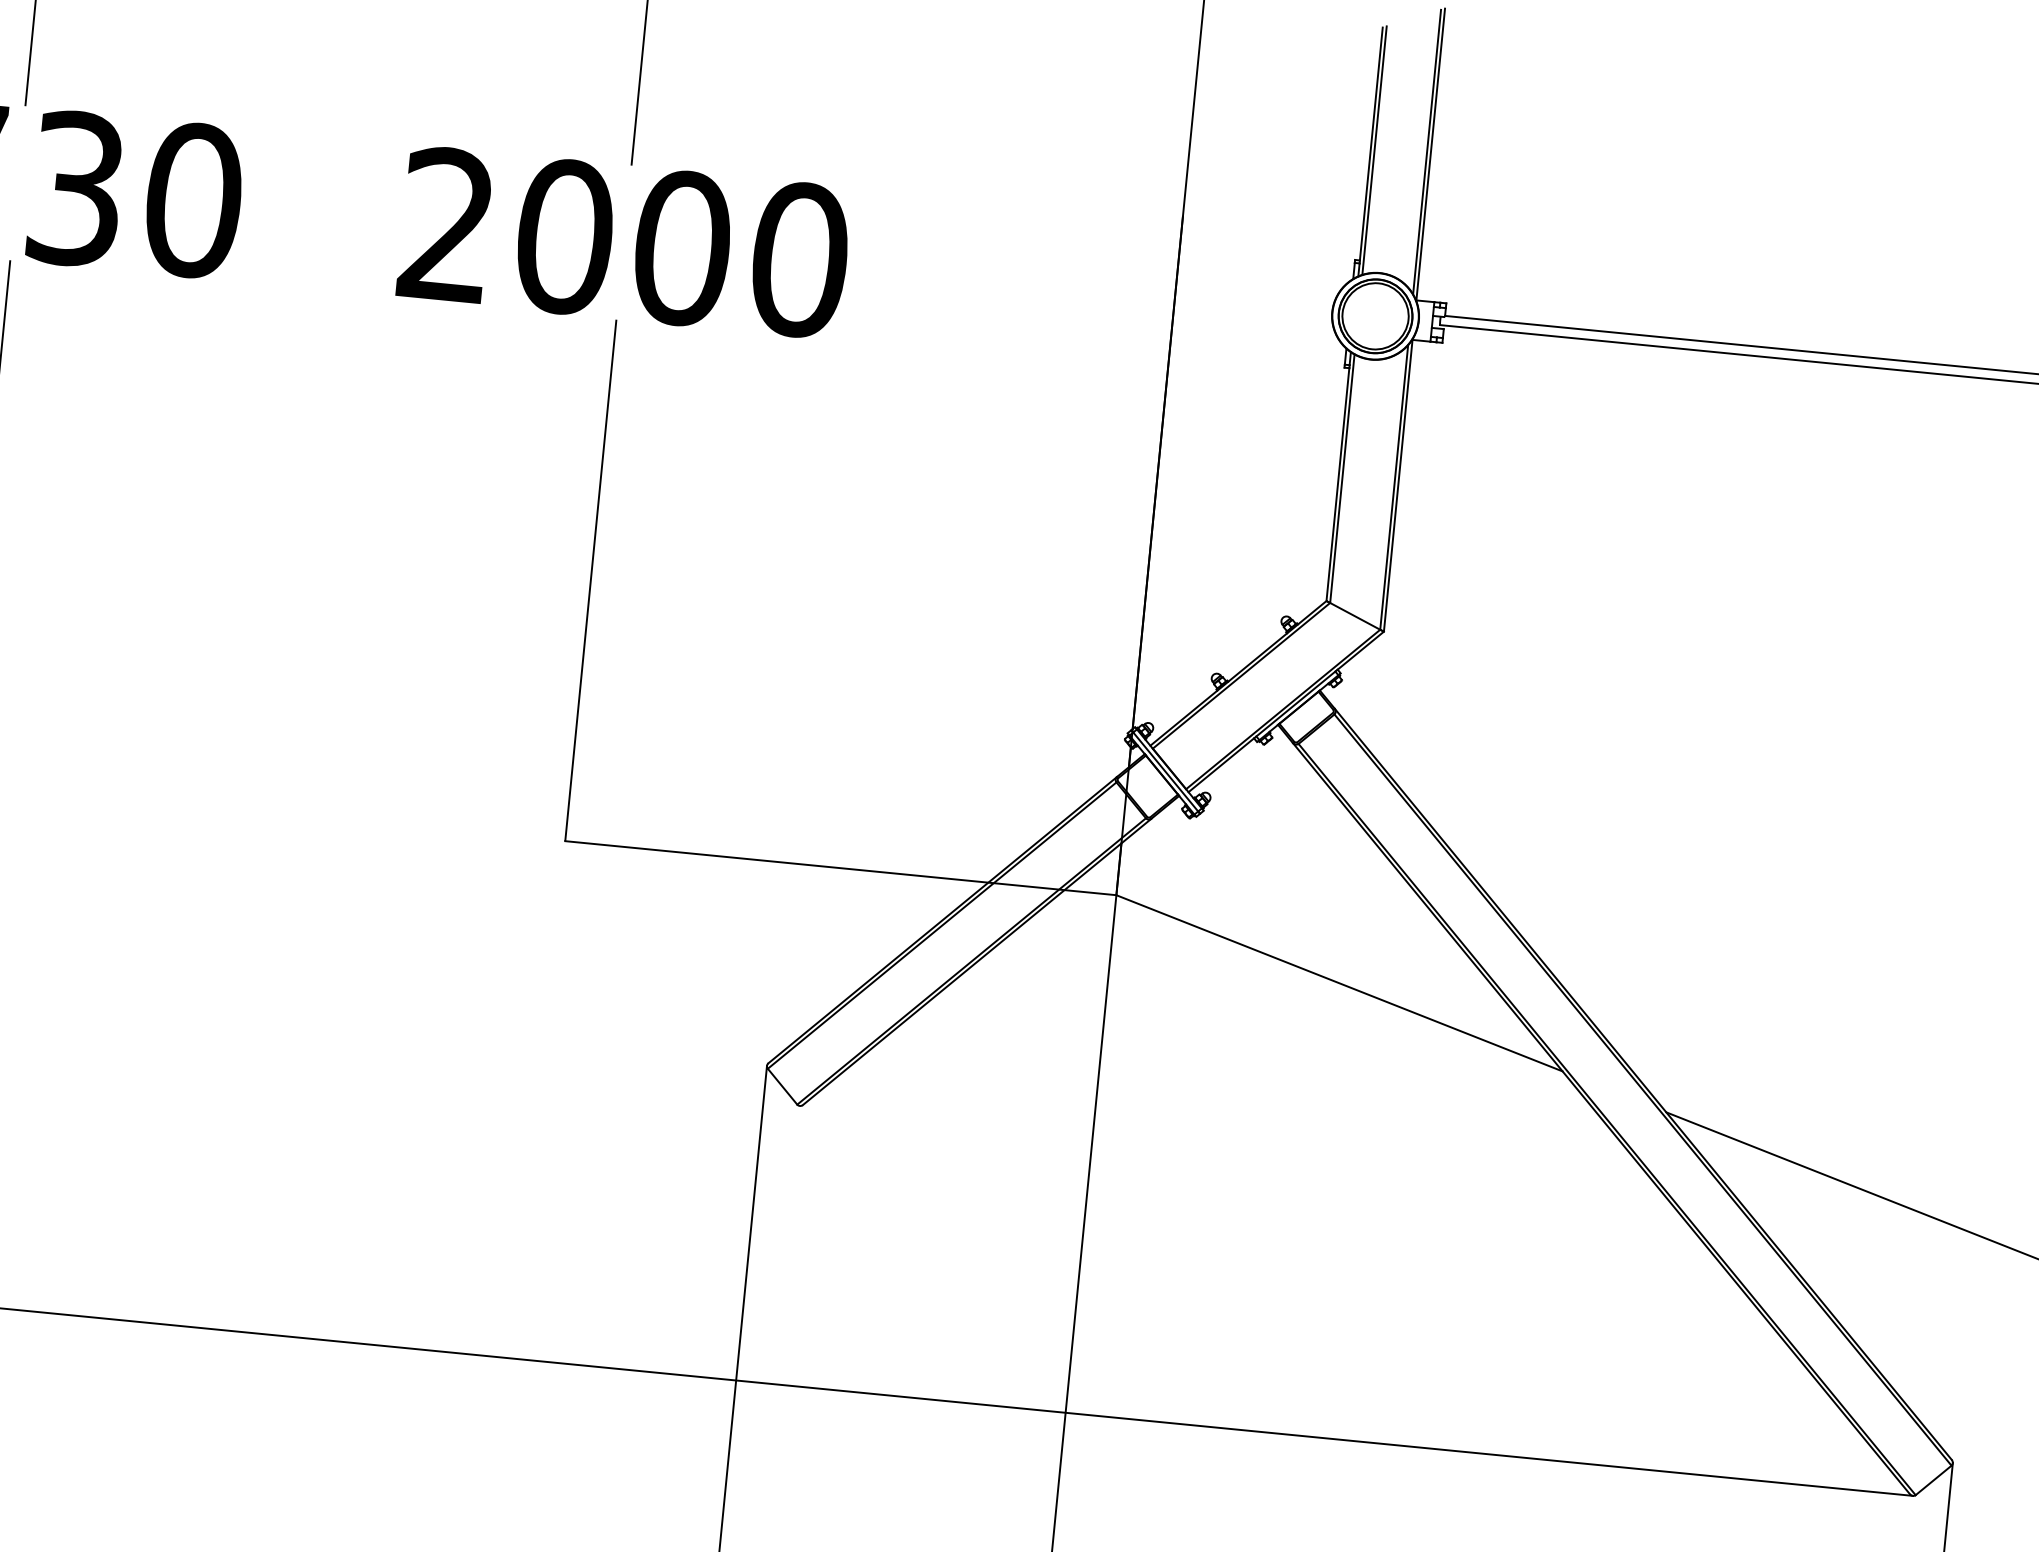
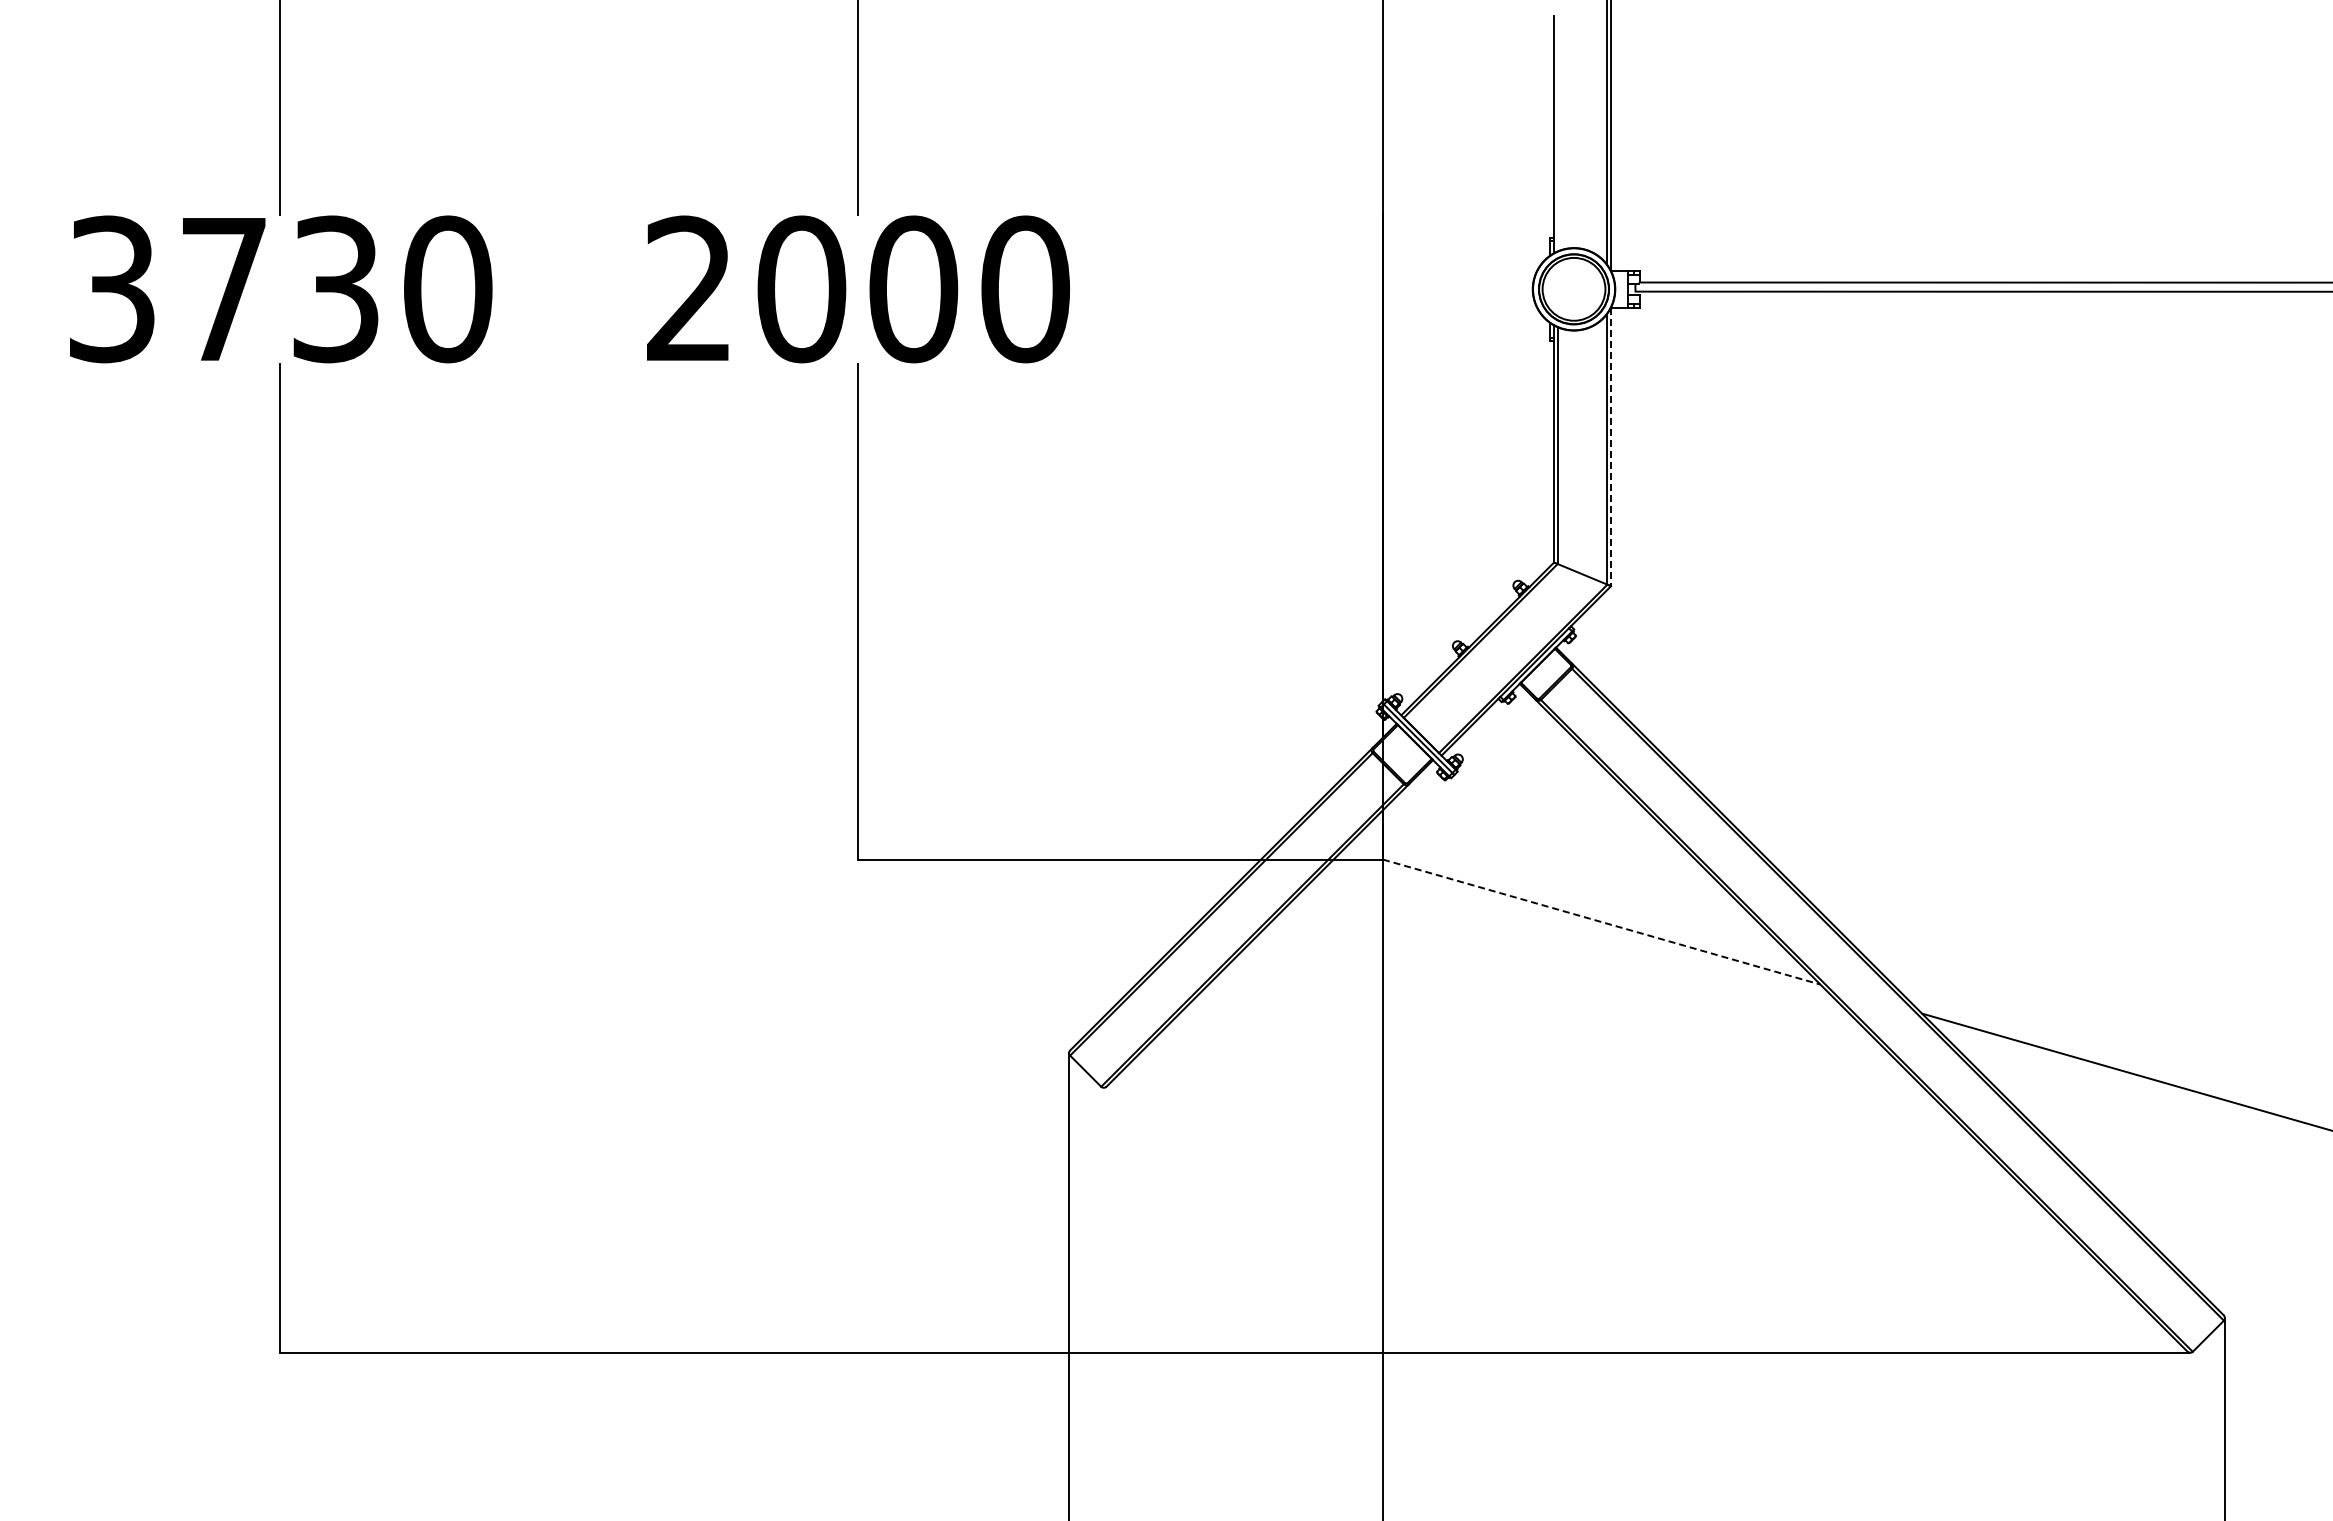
line: (1374, 150) -> (1557, 132), removed
line: (1398, 486) -> (1611, 447), solid -> dashed
line: (1340, 983) -> (1602, 922), solid -> dashed

